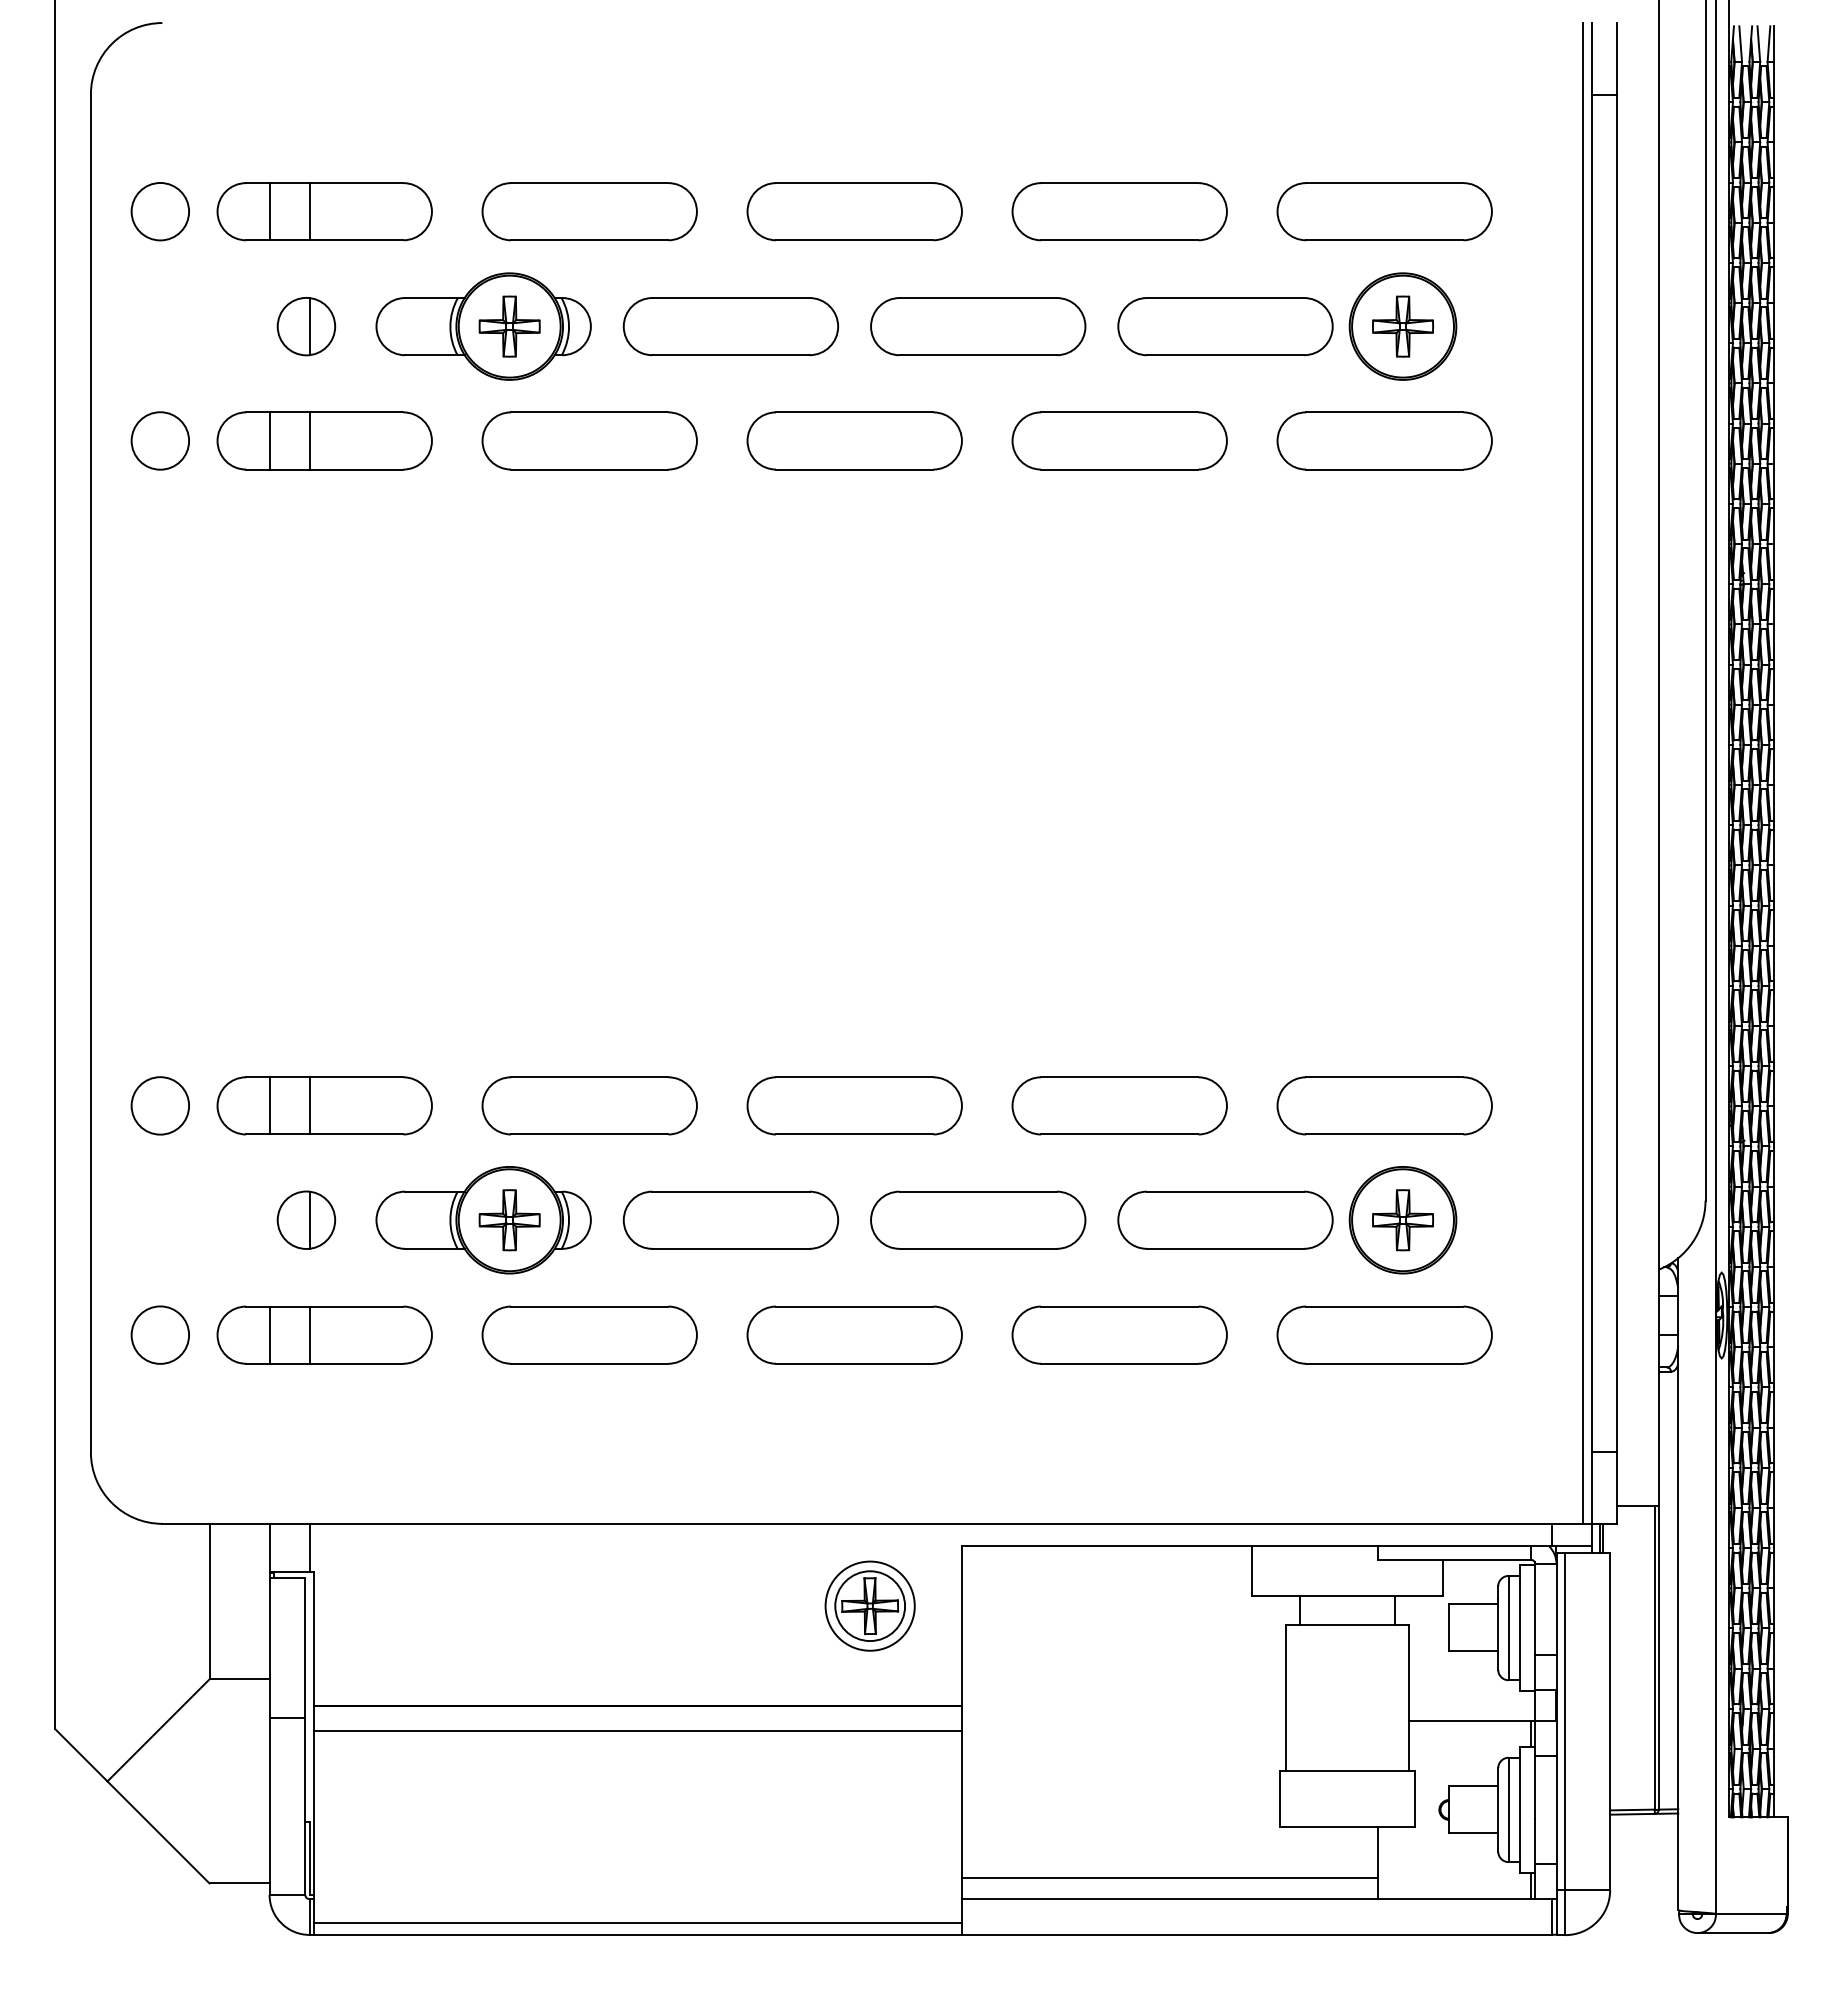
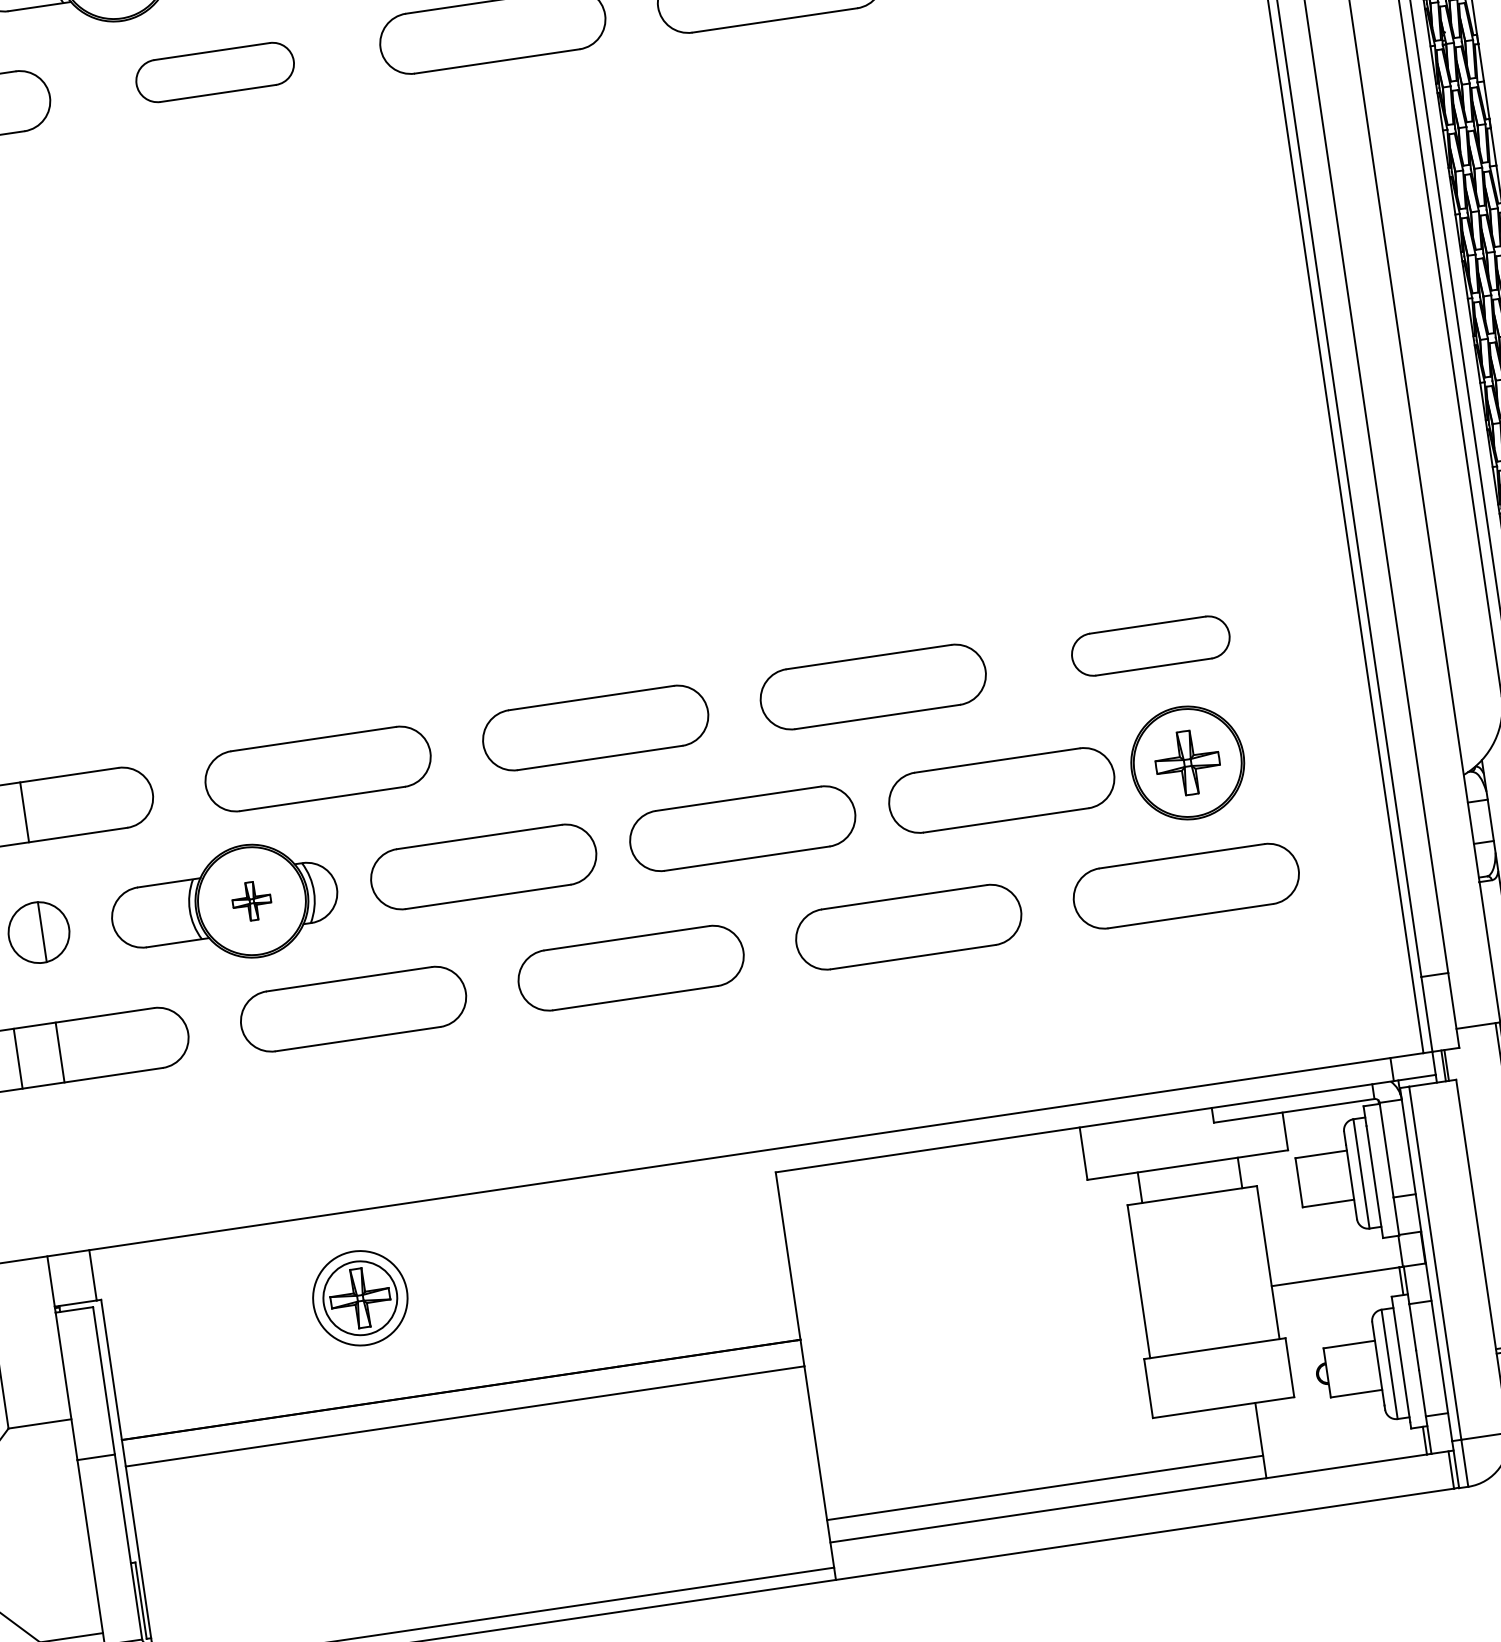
part: (589, 440) -> (214, 72), size x0.7
part: (1384, 1105) -> (1150, 645), size x0.7
part: (509, 1220) -> (251, 901), size x0.6
part: (869, 1605) -> (359, 1297), moved

